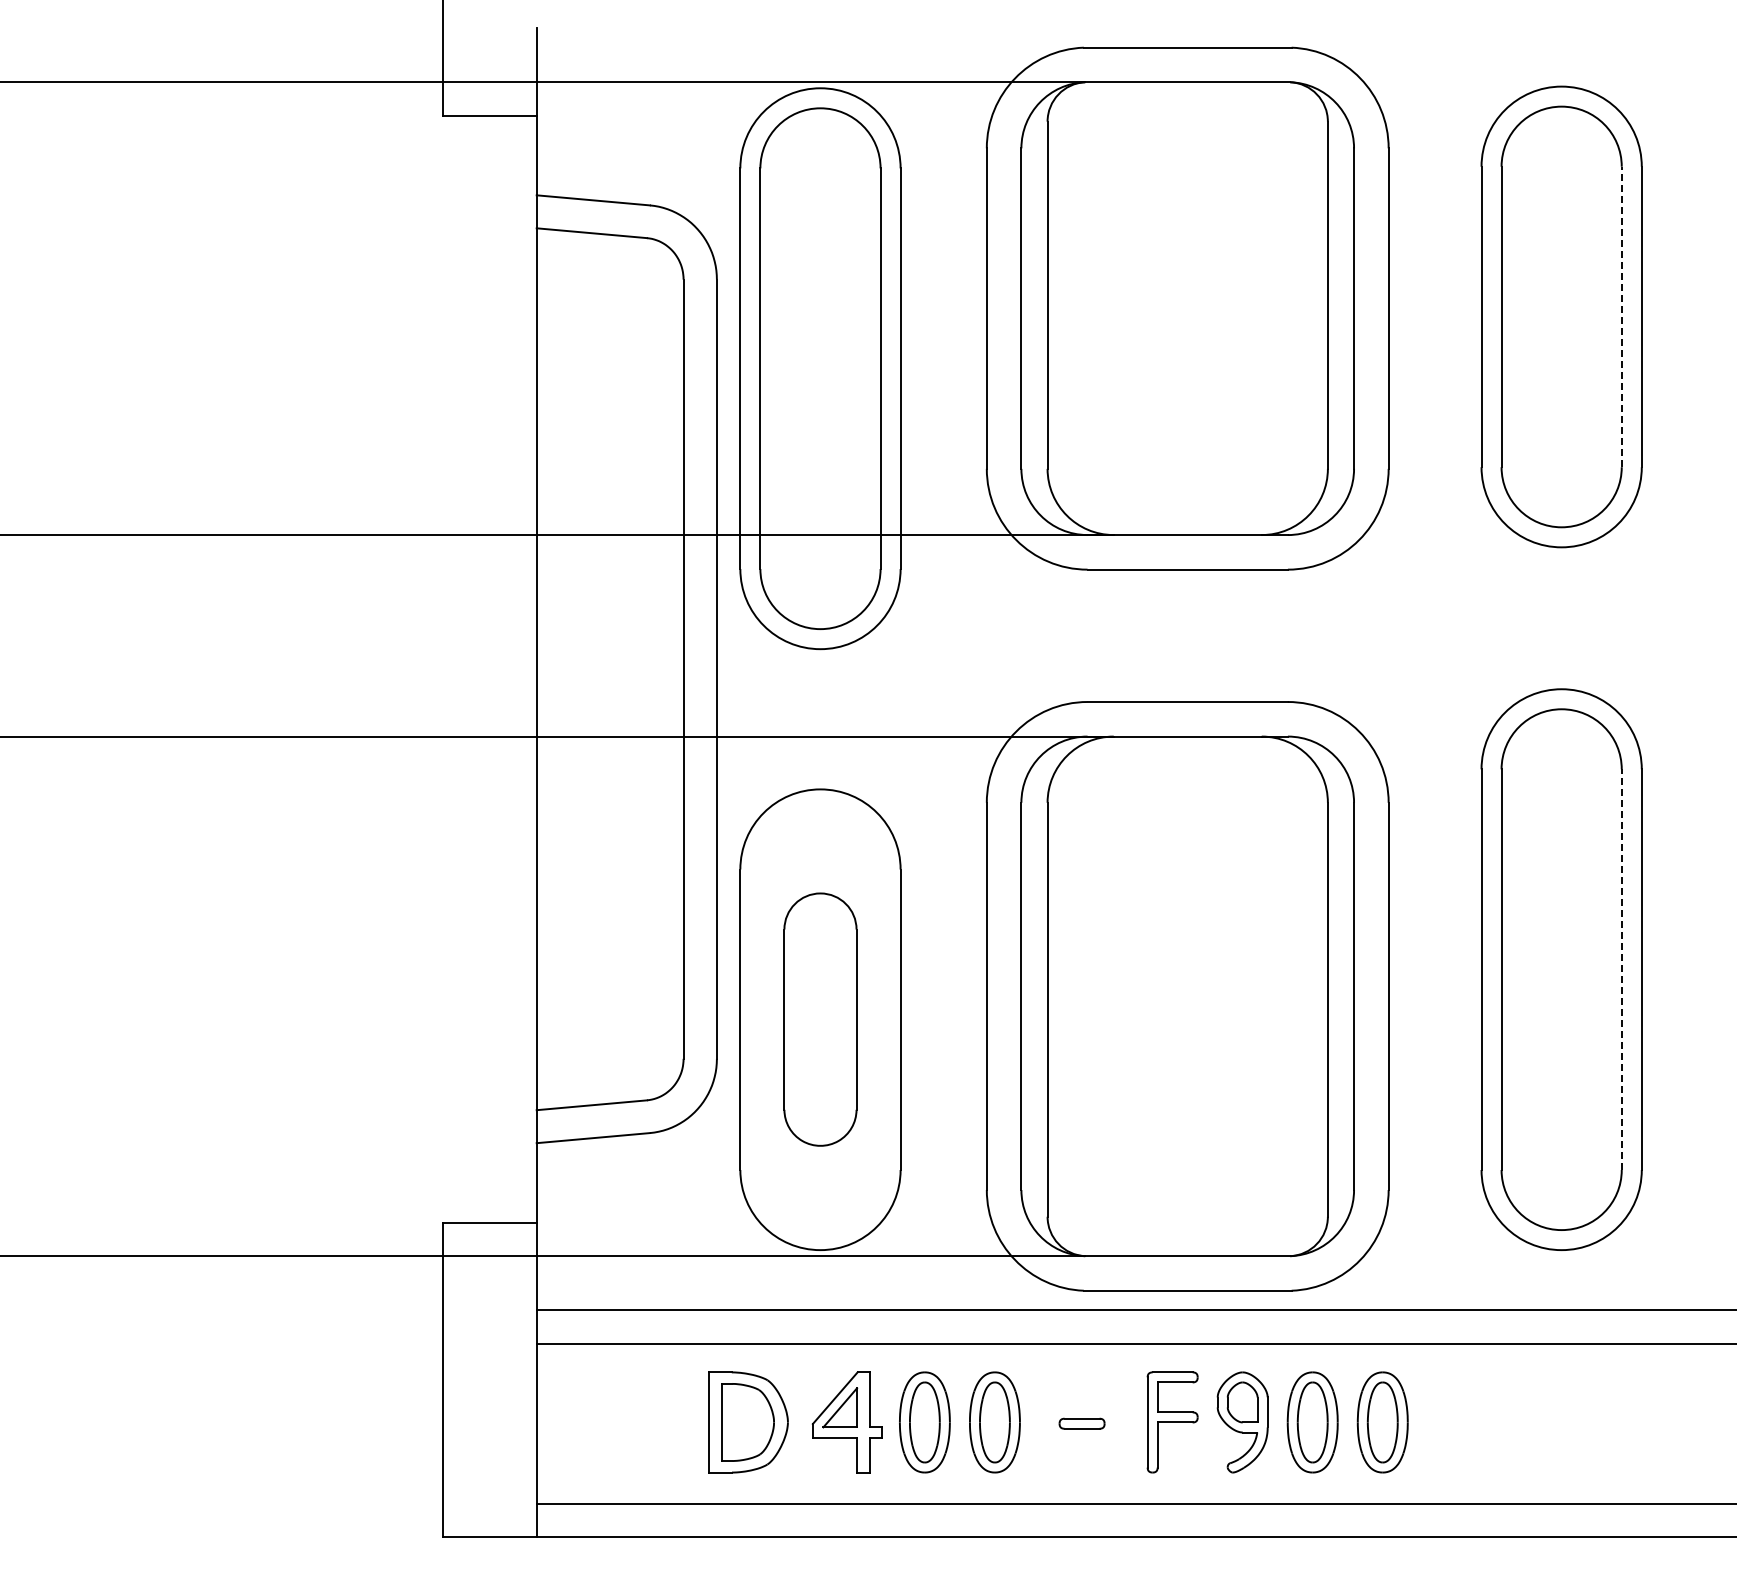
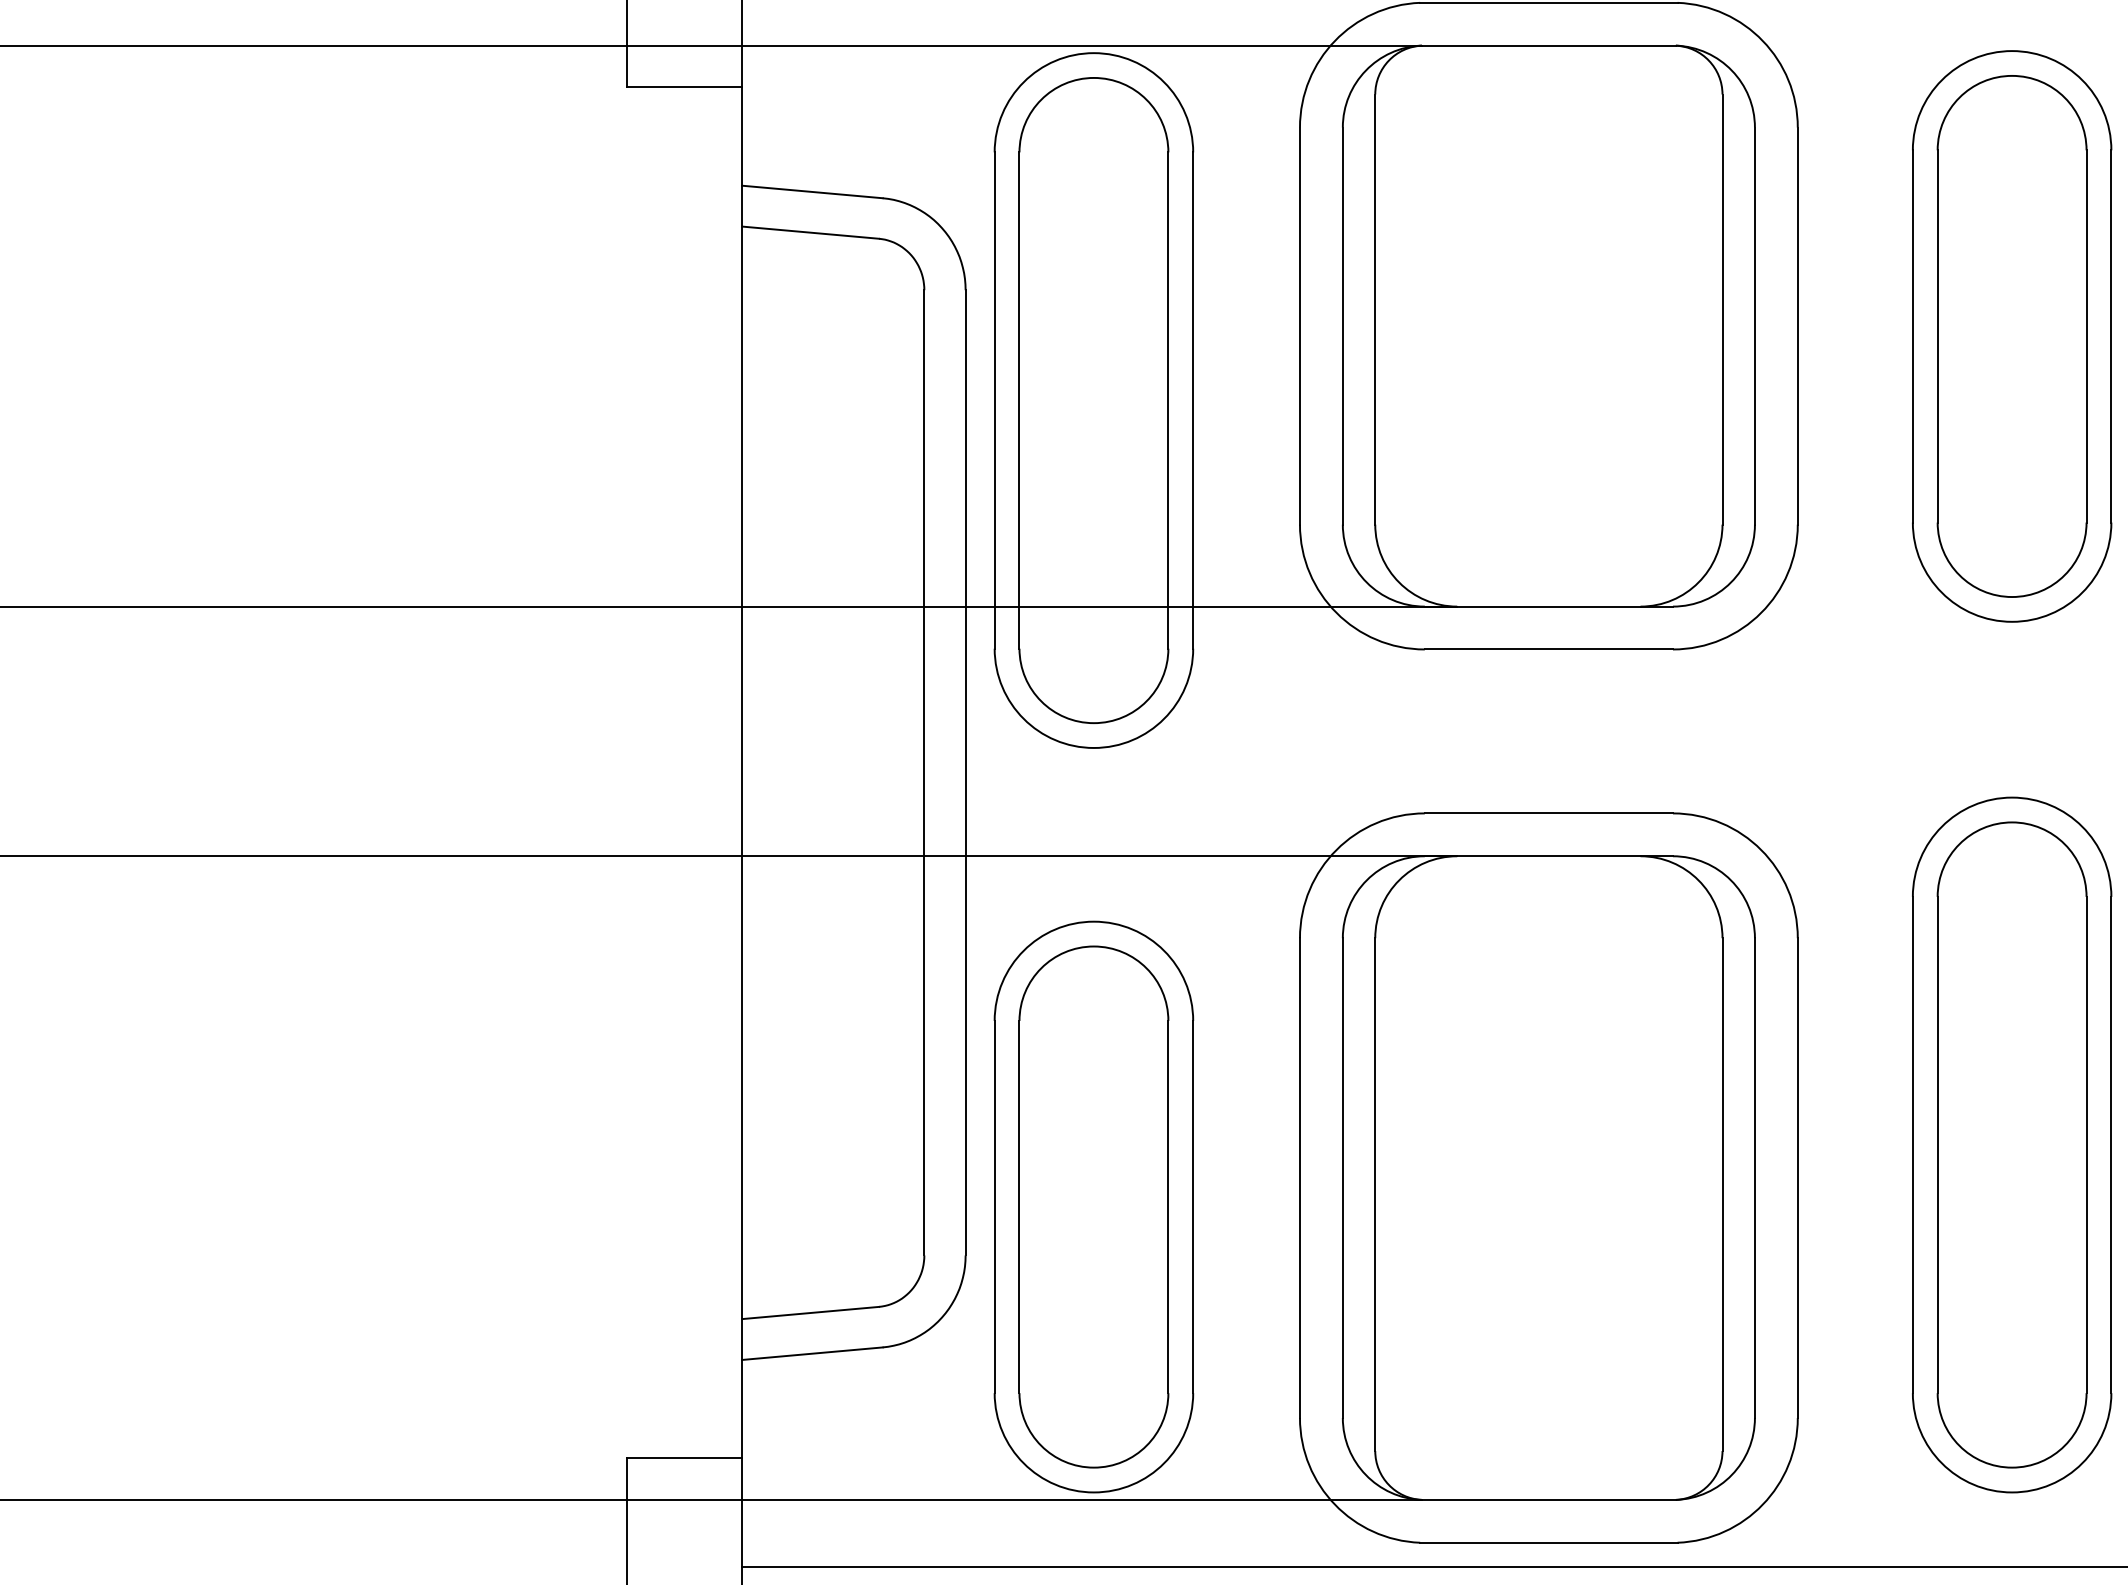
line: (1621, 316) -> (2086, 335), dashed -> solid
line: (1621, 969) -> (2086, 1144), dashed -> solid
part: (820, 1019) -> (1093, 1206), size x1.67

